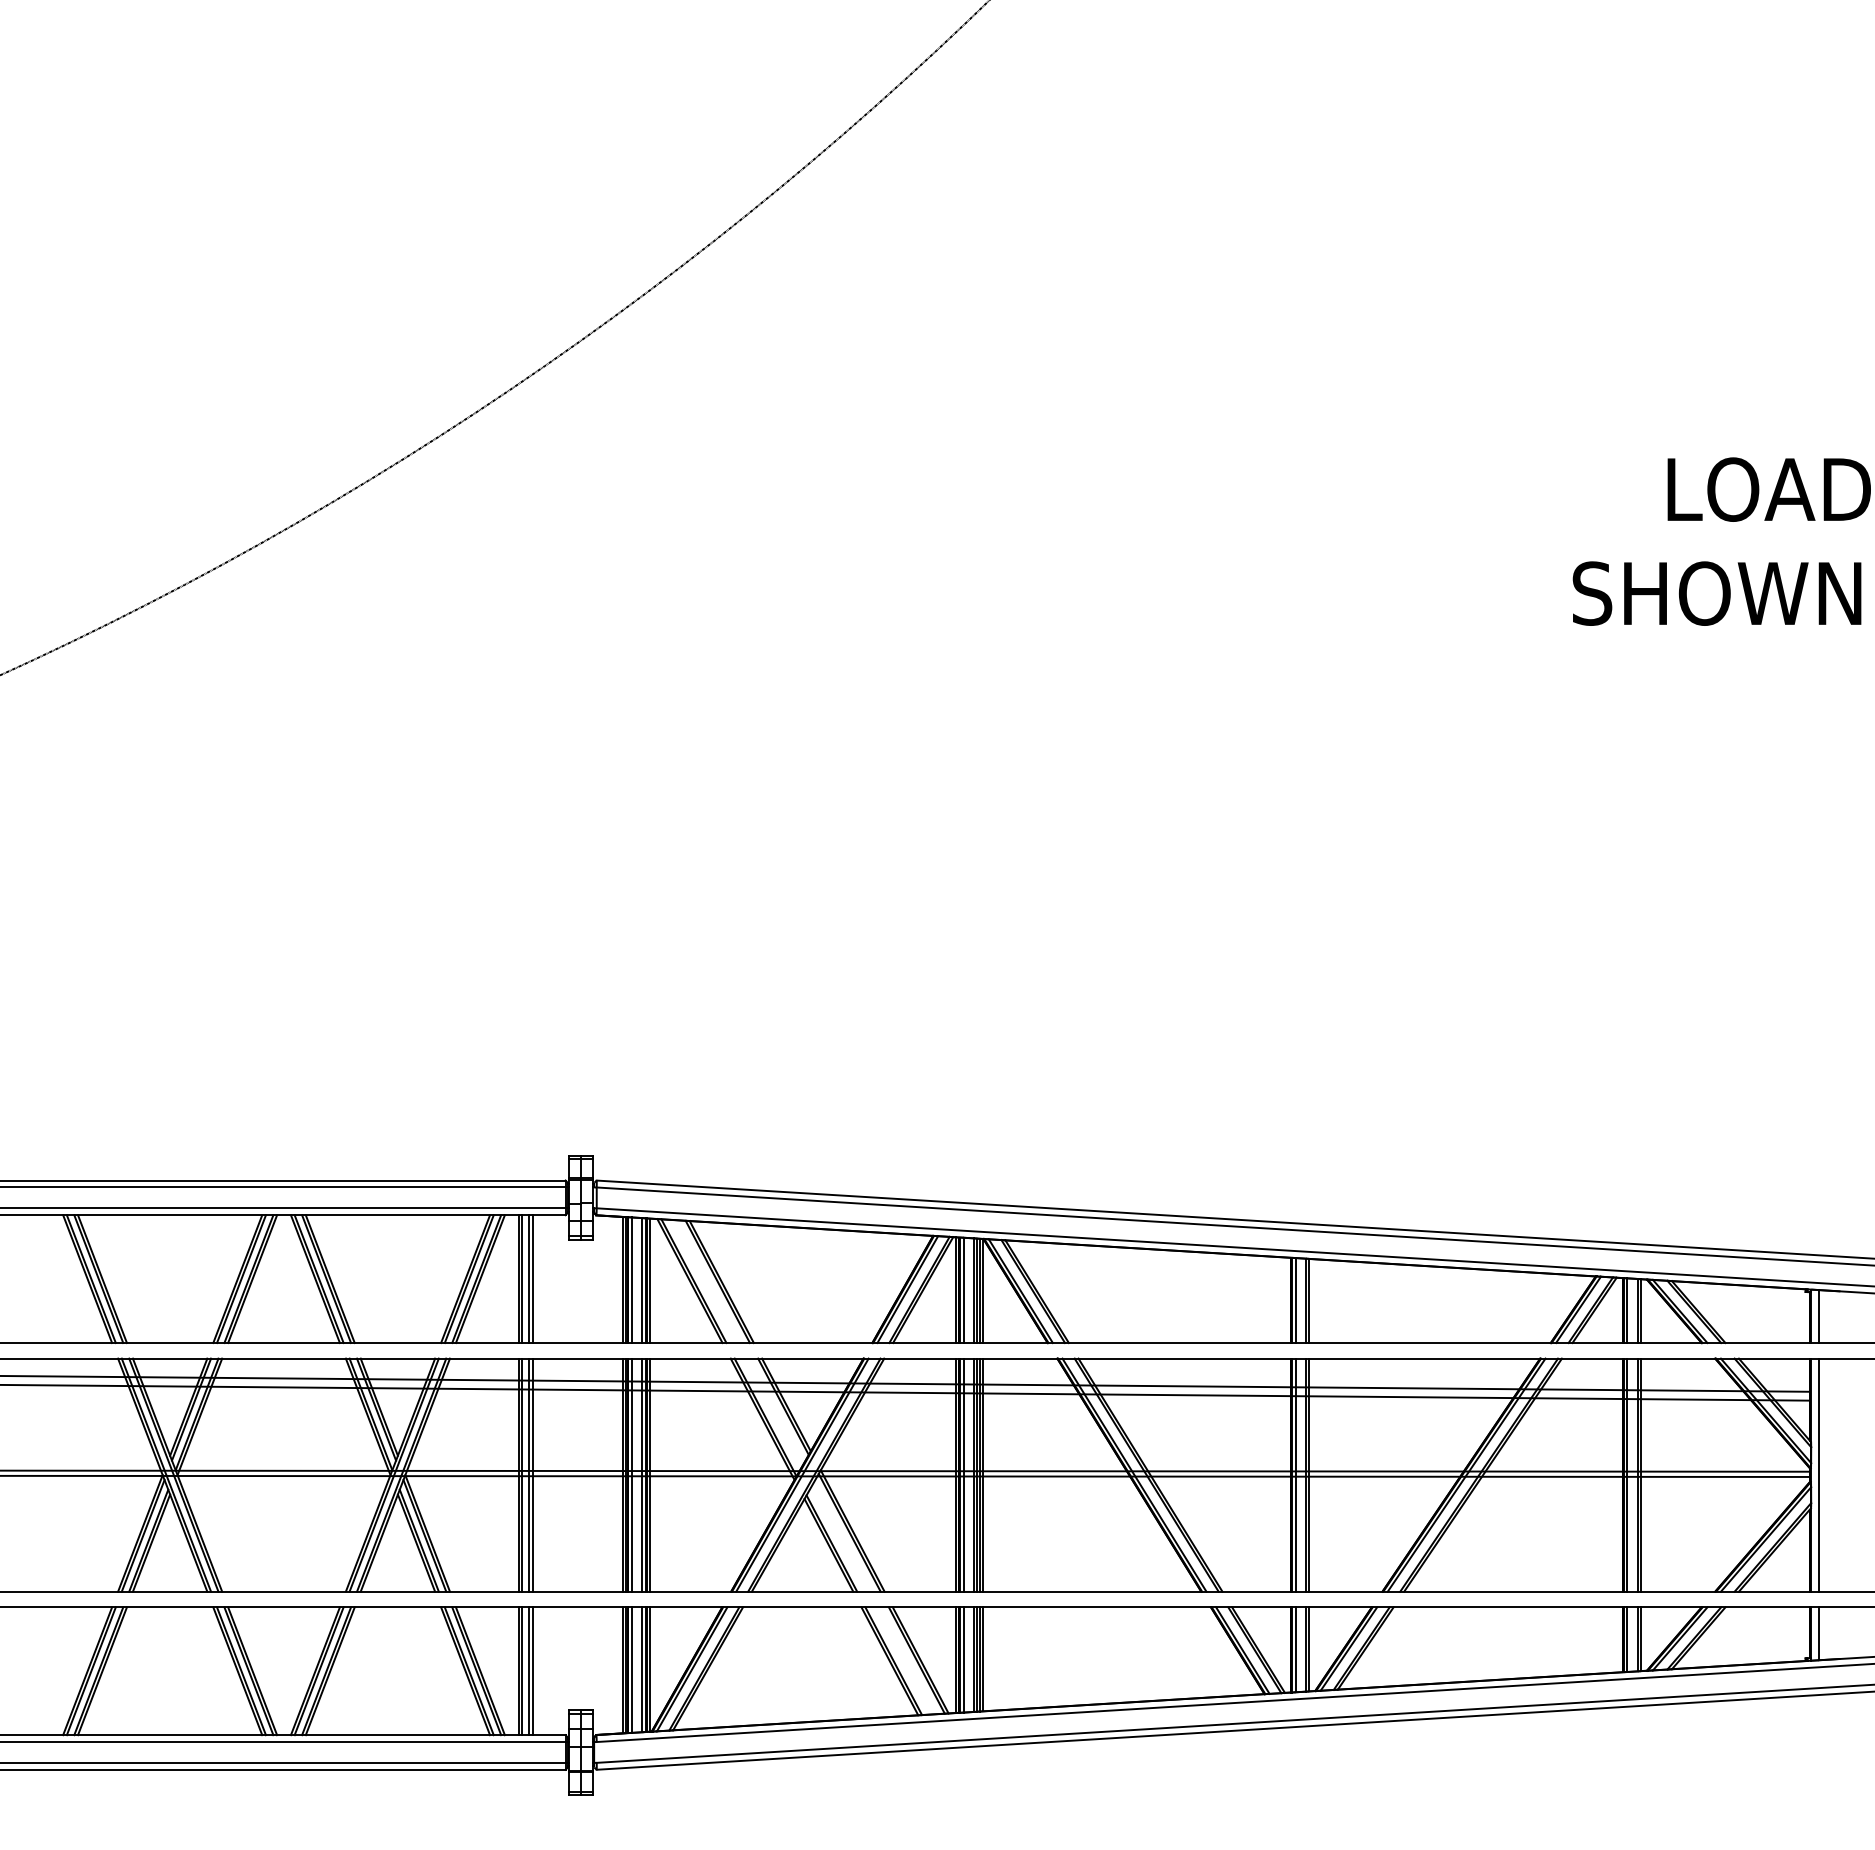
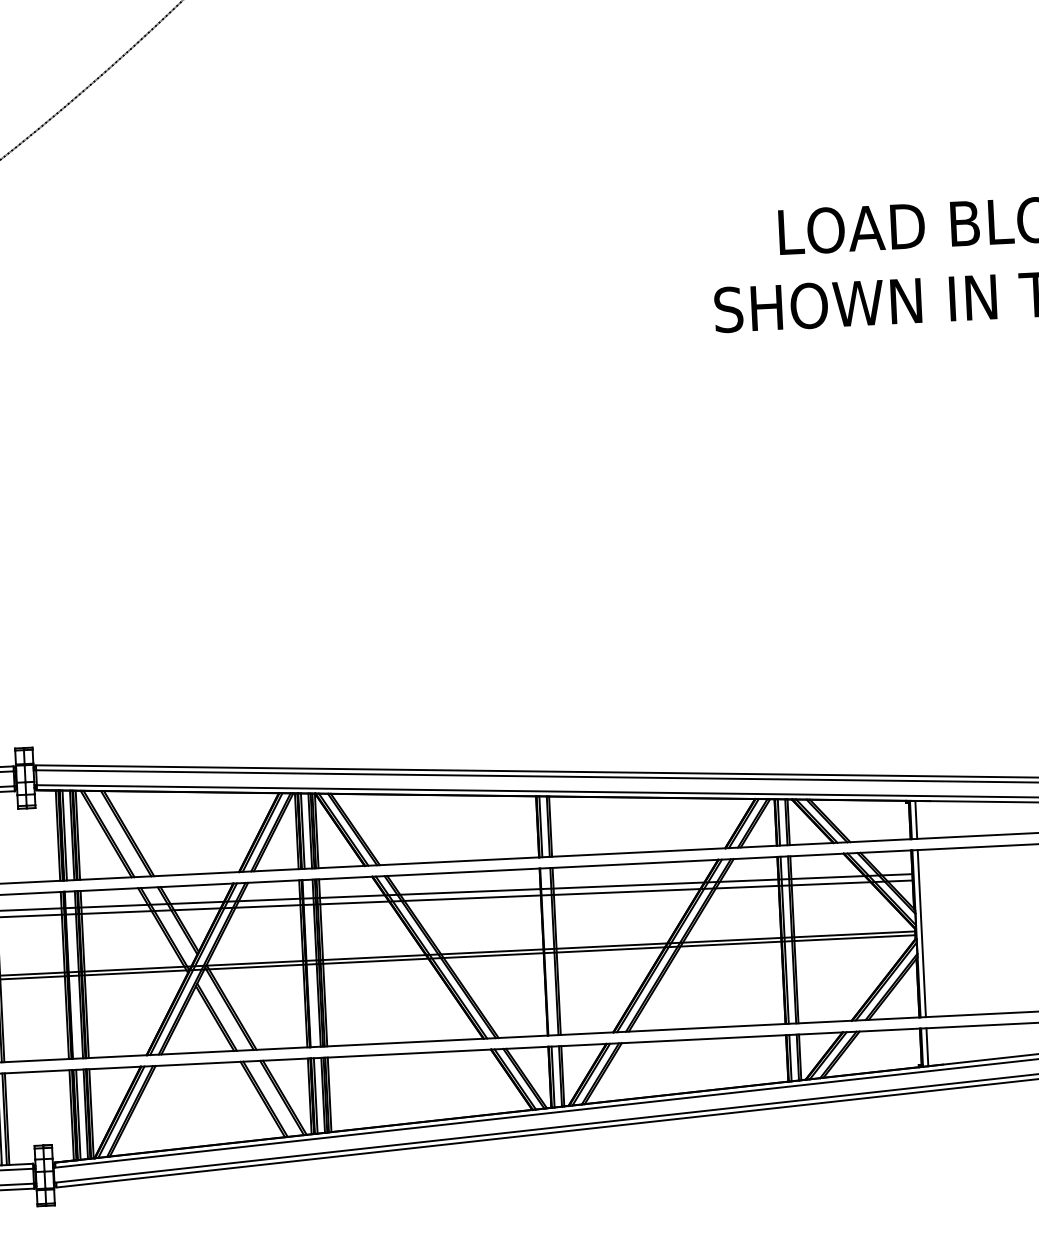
line: (632, 1474) -> (71, 974), removed
line: (963, 1474) -> (308, 963), removed
line: (1295, 1474) -> (546, 951), removed

